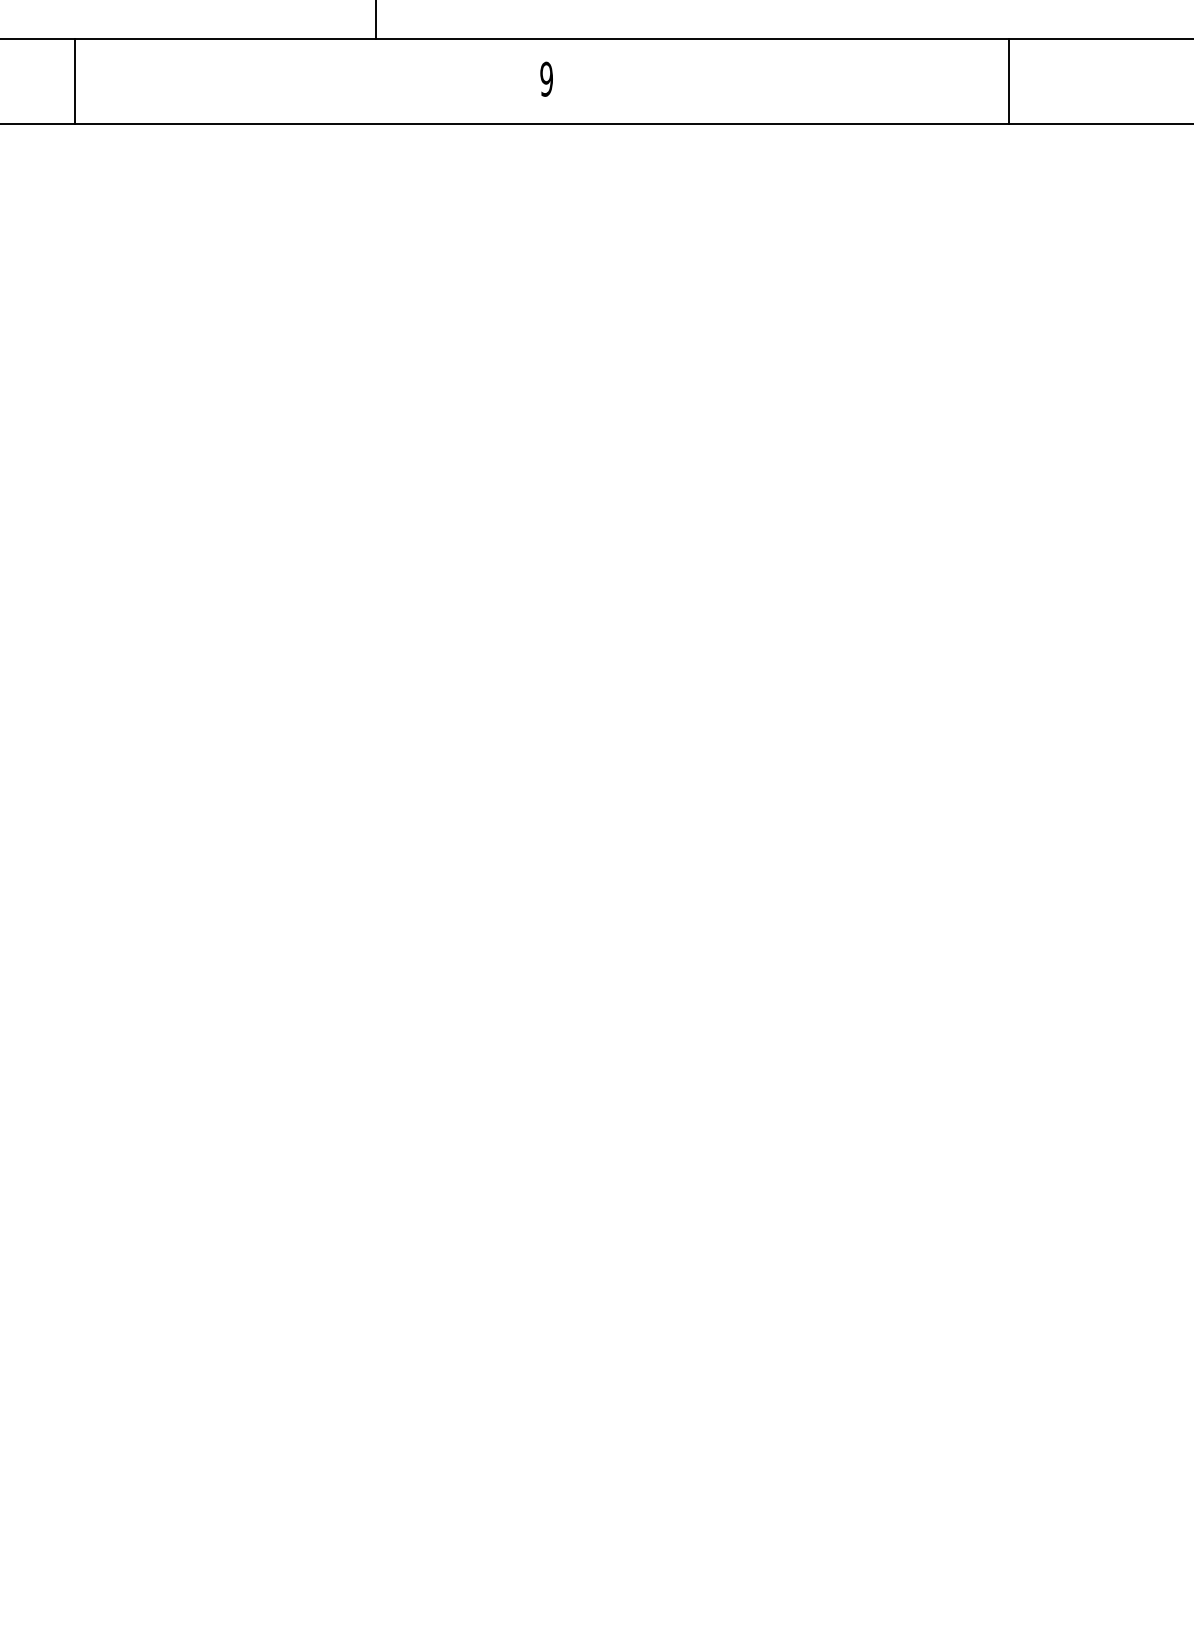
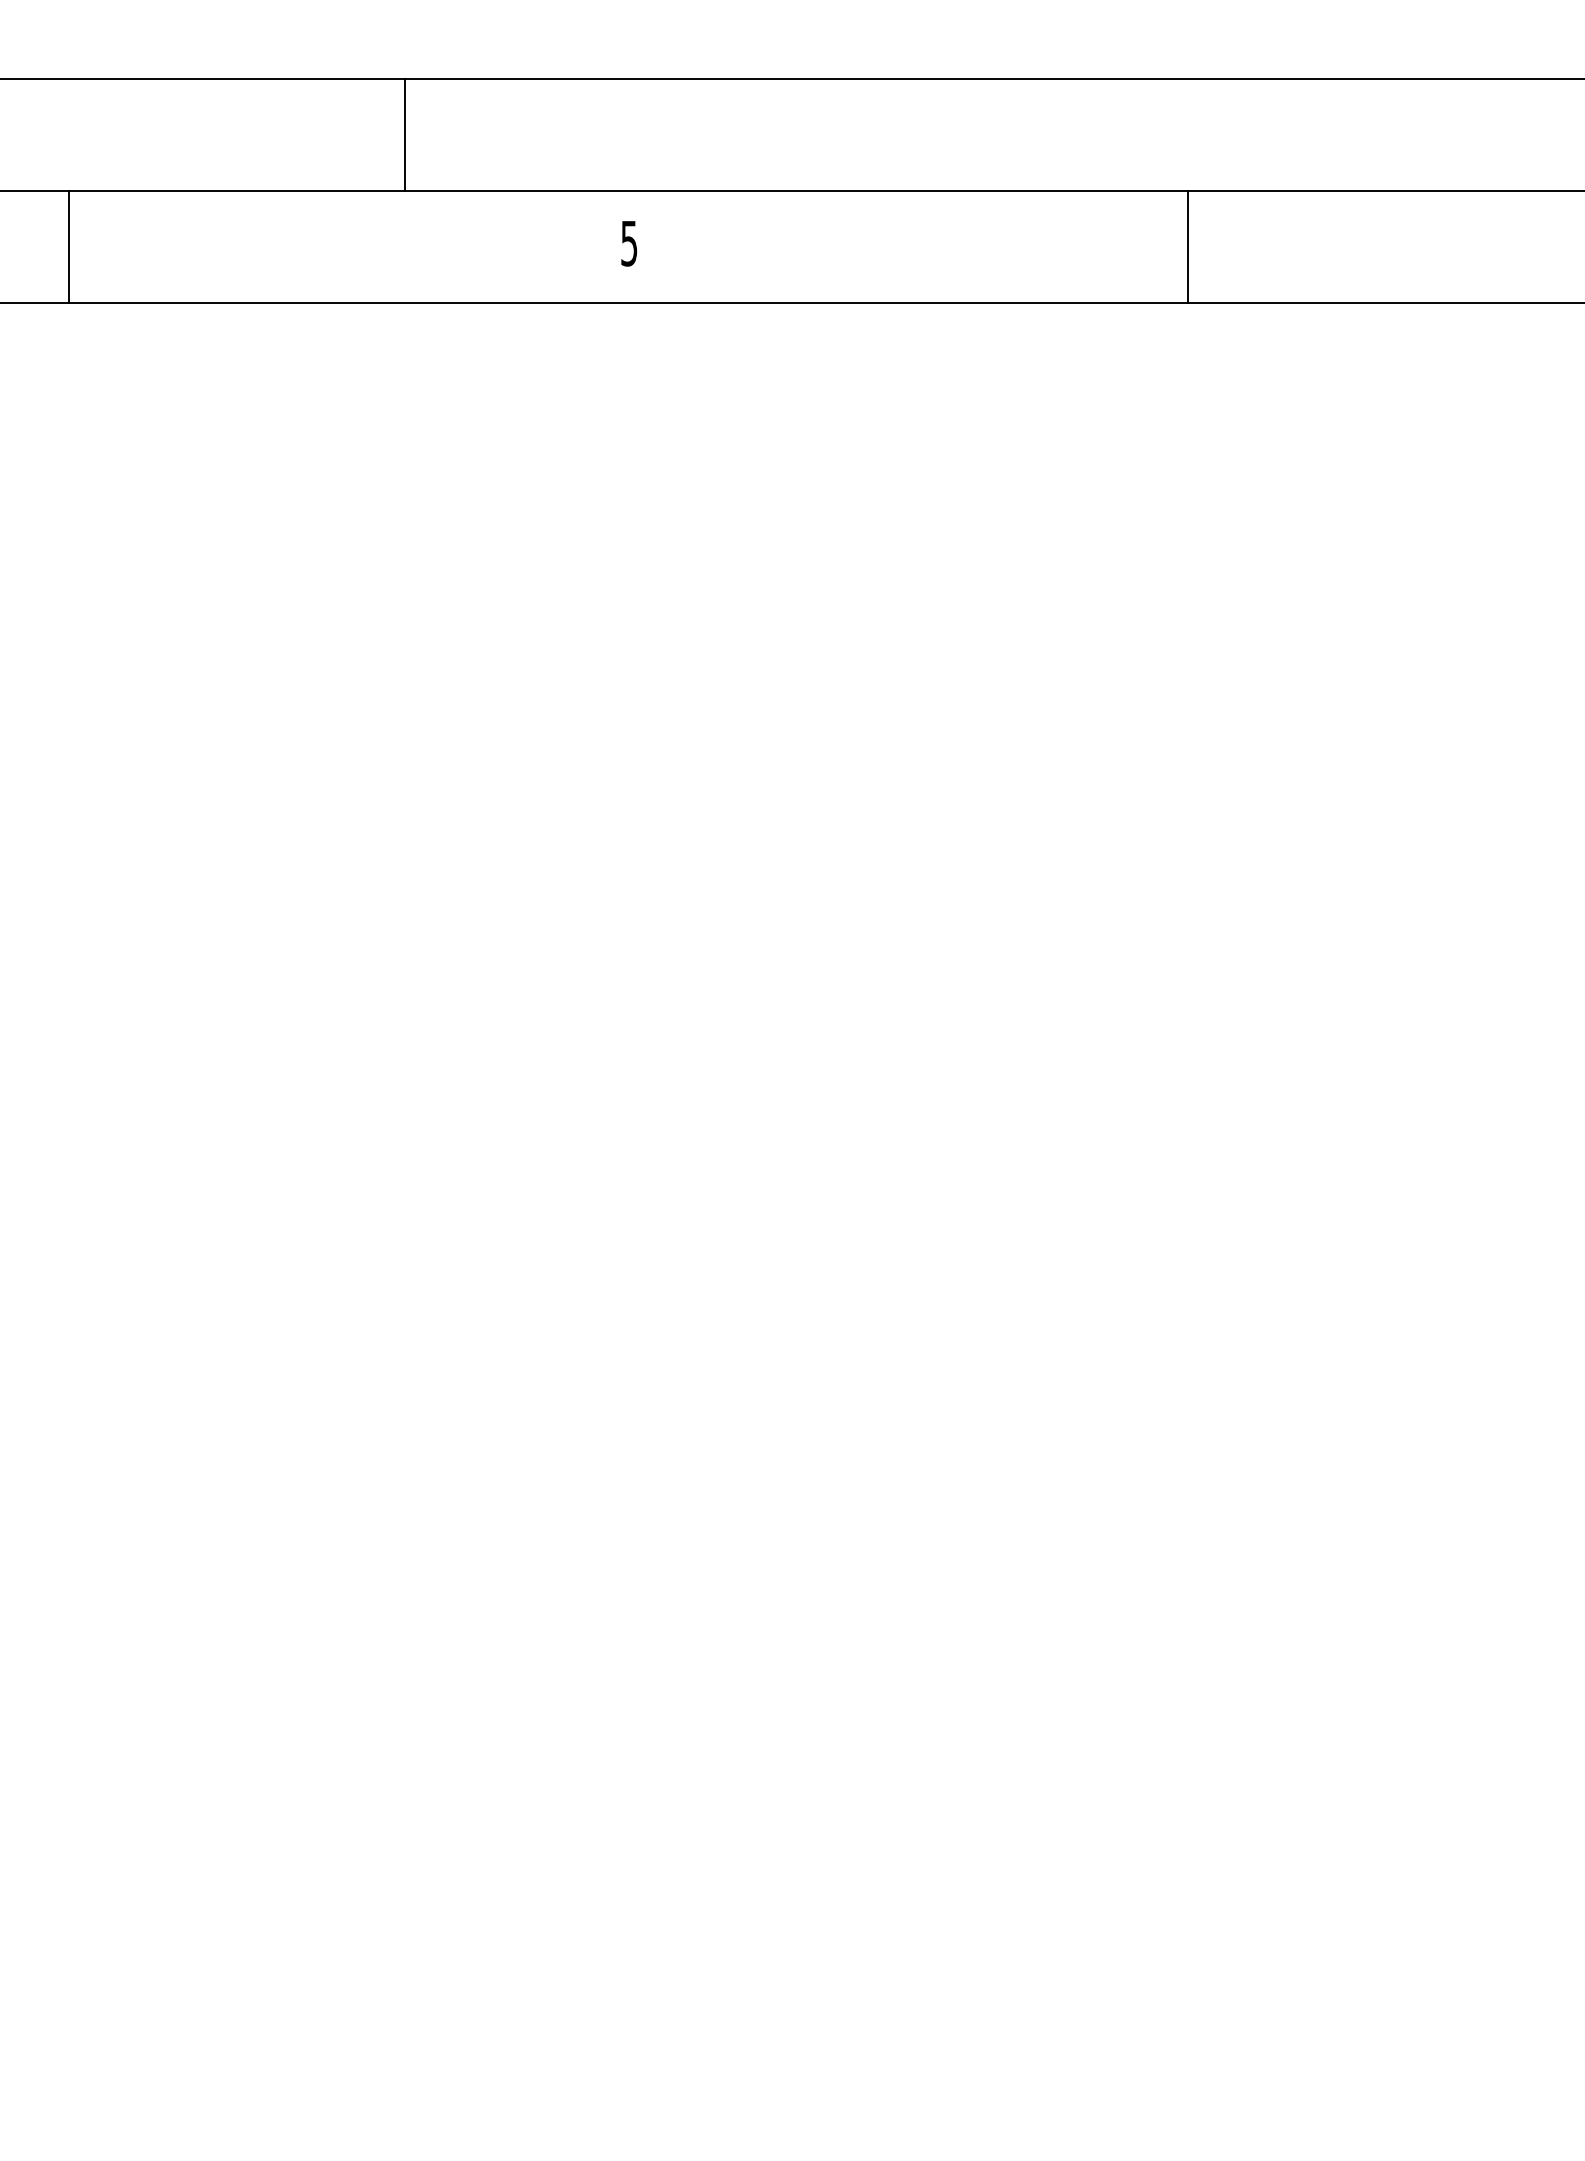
text: (546, 79) -> (629, 243), 9 -> 5
line: (75, 81) -> (69, 246), moved
line: (1008, 81) -> (1187, 246), moved

